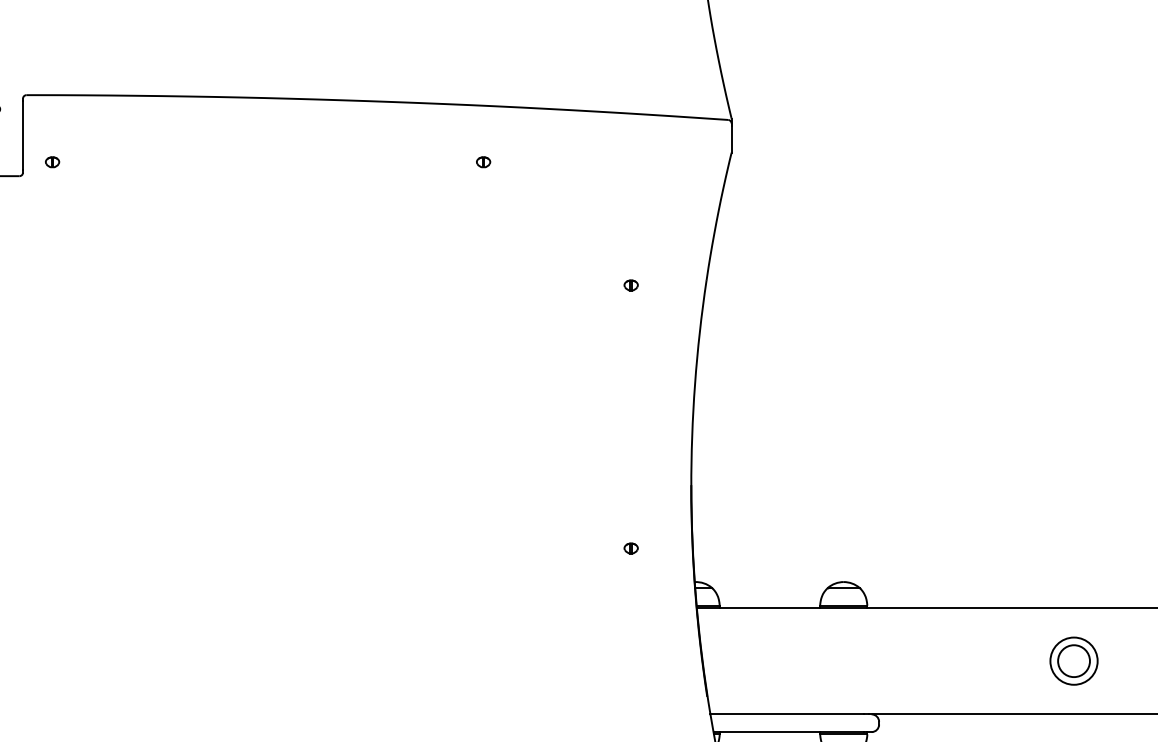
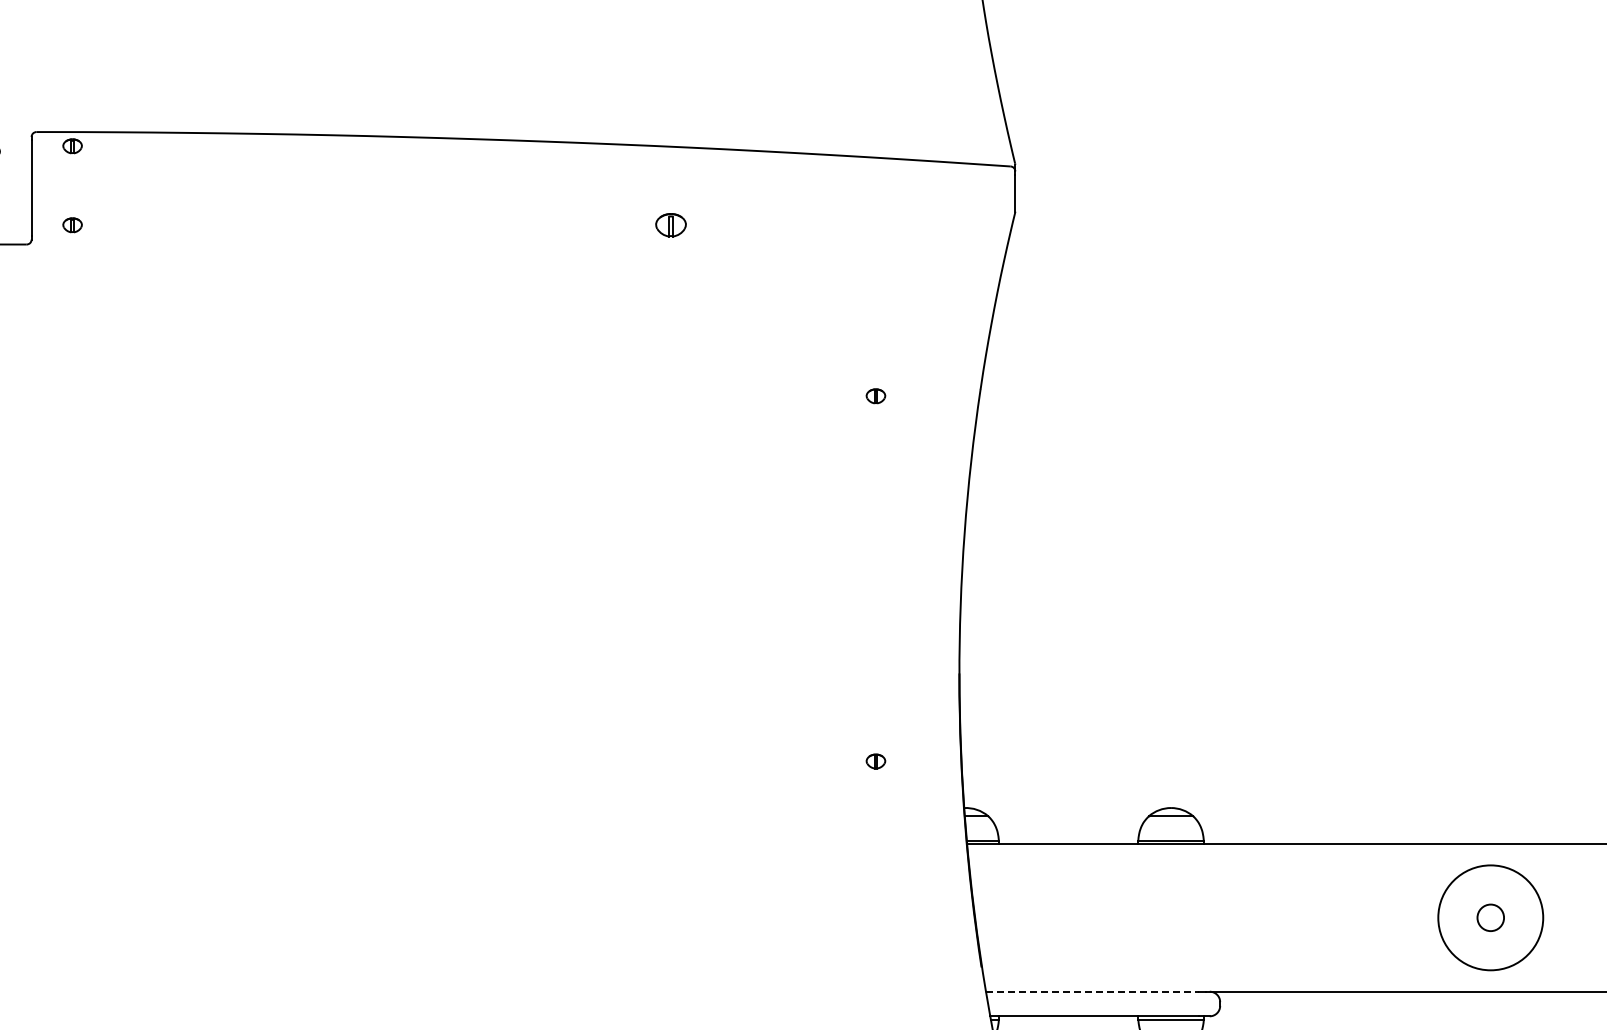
part: (52, 105) -> (72, 146), added
part: (483, 162) -> (670, 225), size x1.6
circle: (1073, 660) -> (1490, 917), size x0.6
circle: (1073, 660) -> (1490, 917), size x1.6
line: (787, 714) -> (1092, 991), solid -> dashed

